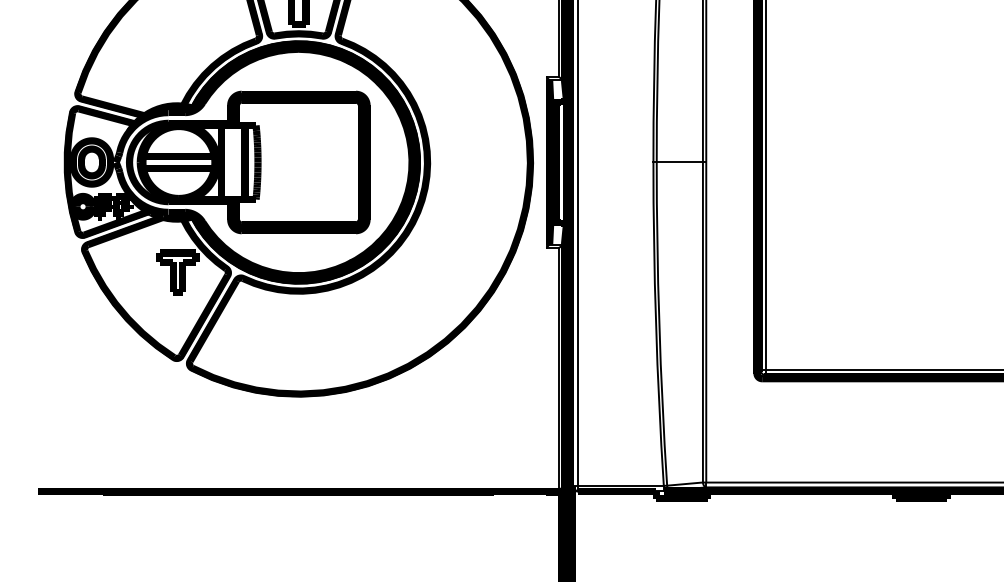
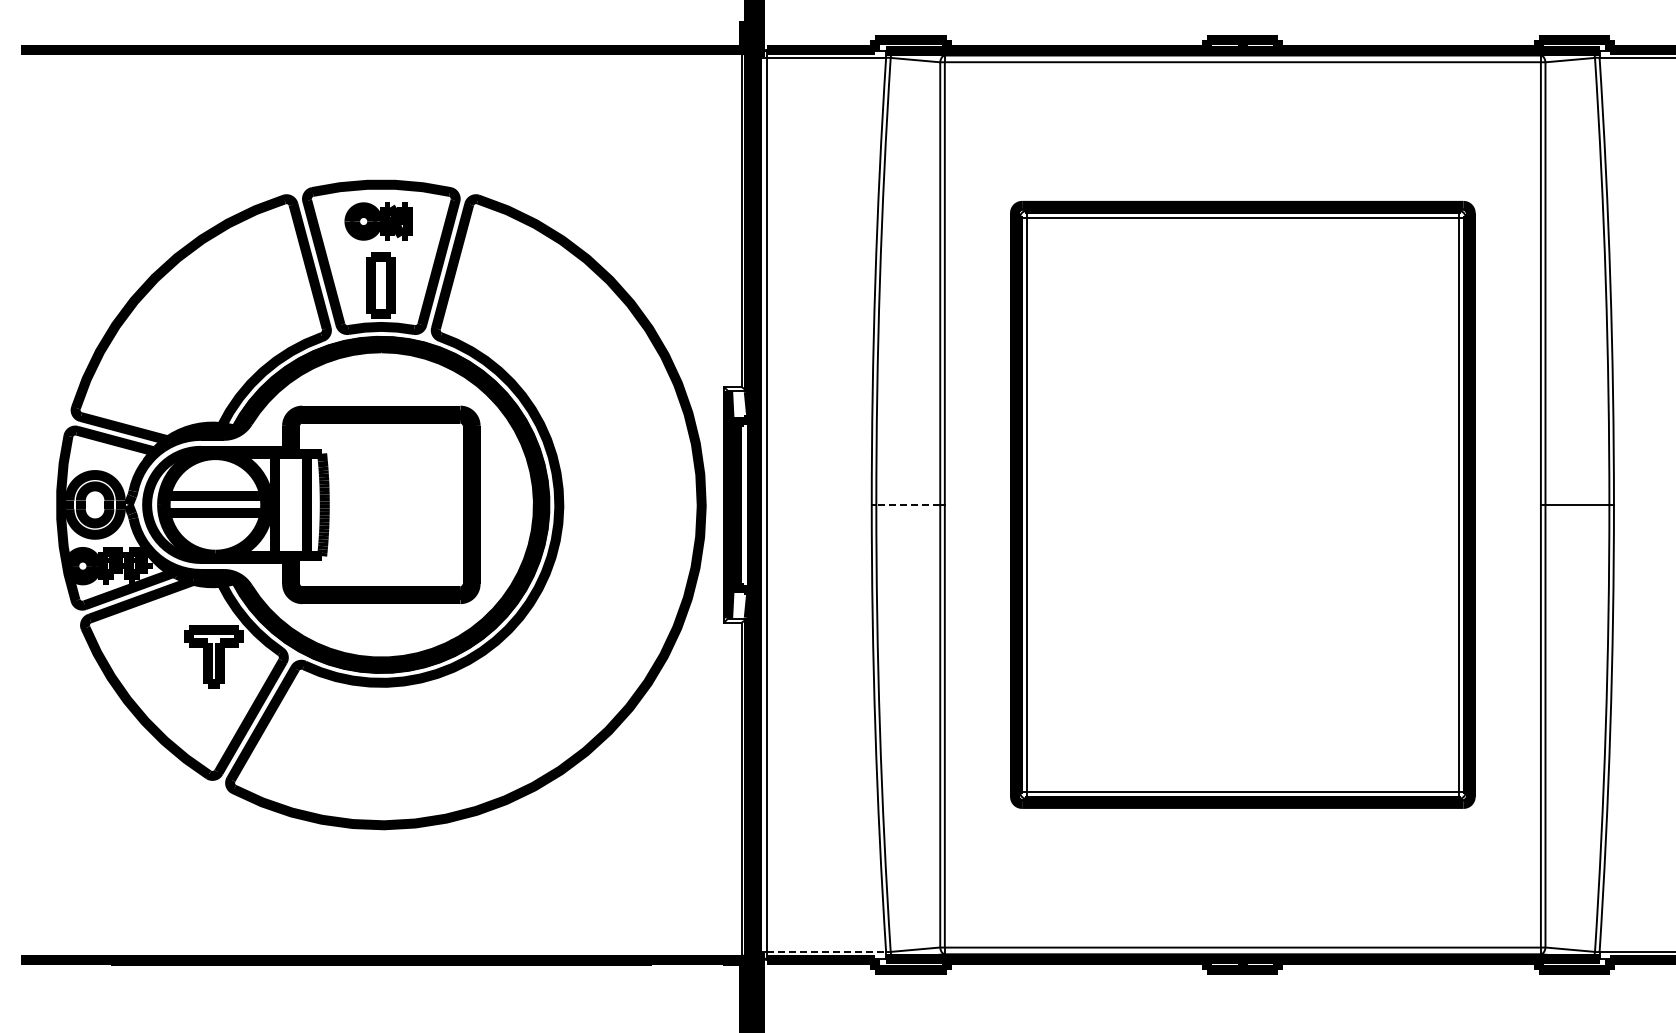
line: (680, 162) -> (908, 504), solid -> dashed
line: (621, 485) -> (827, 951), solid -> dashed

